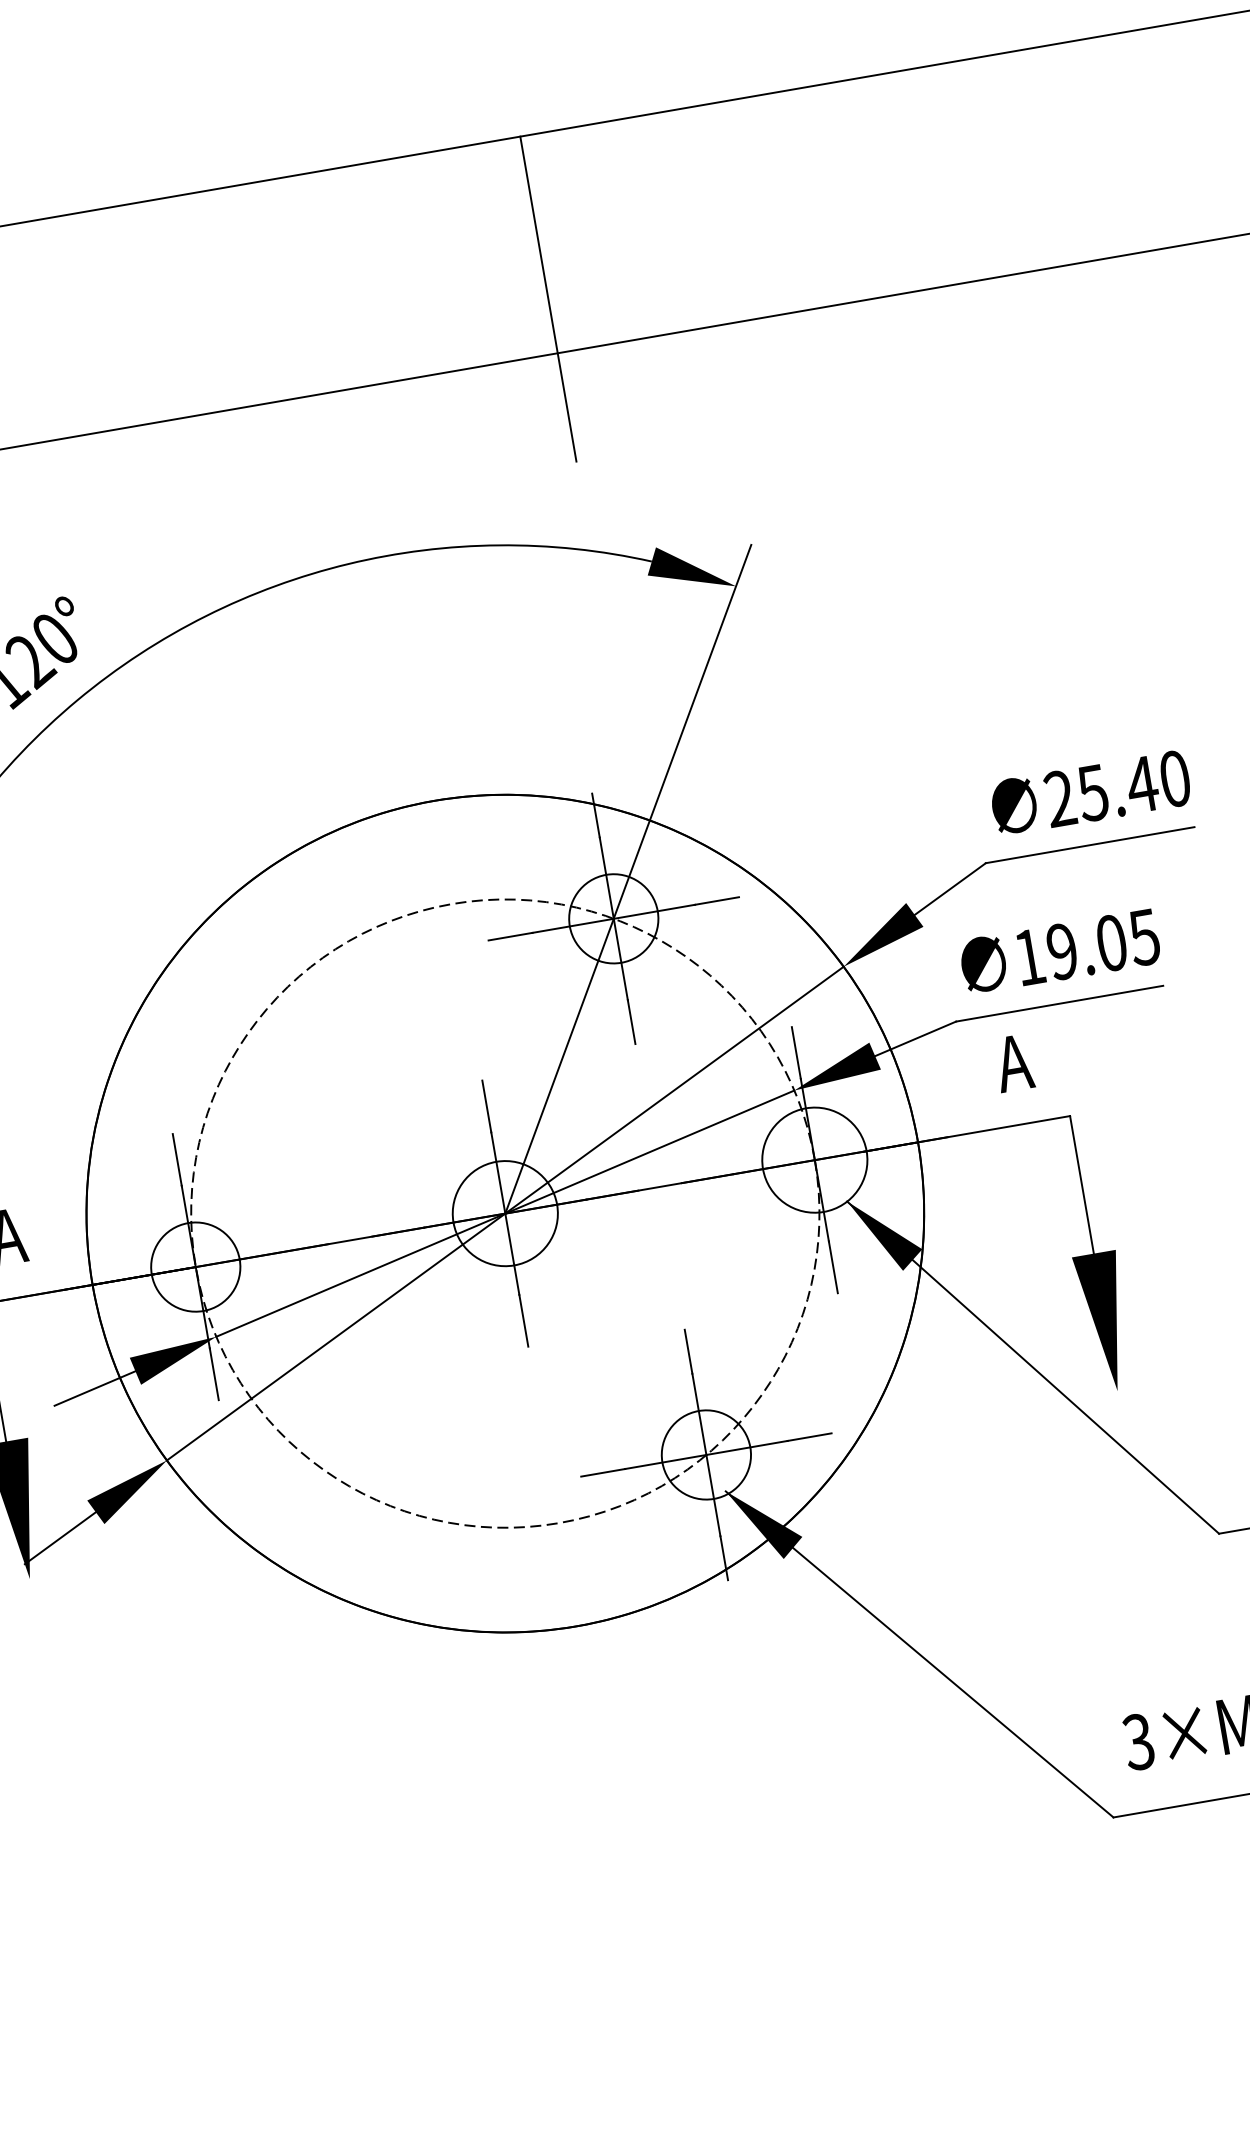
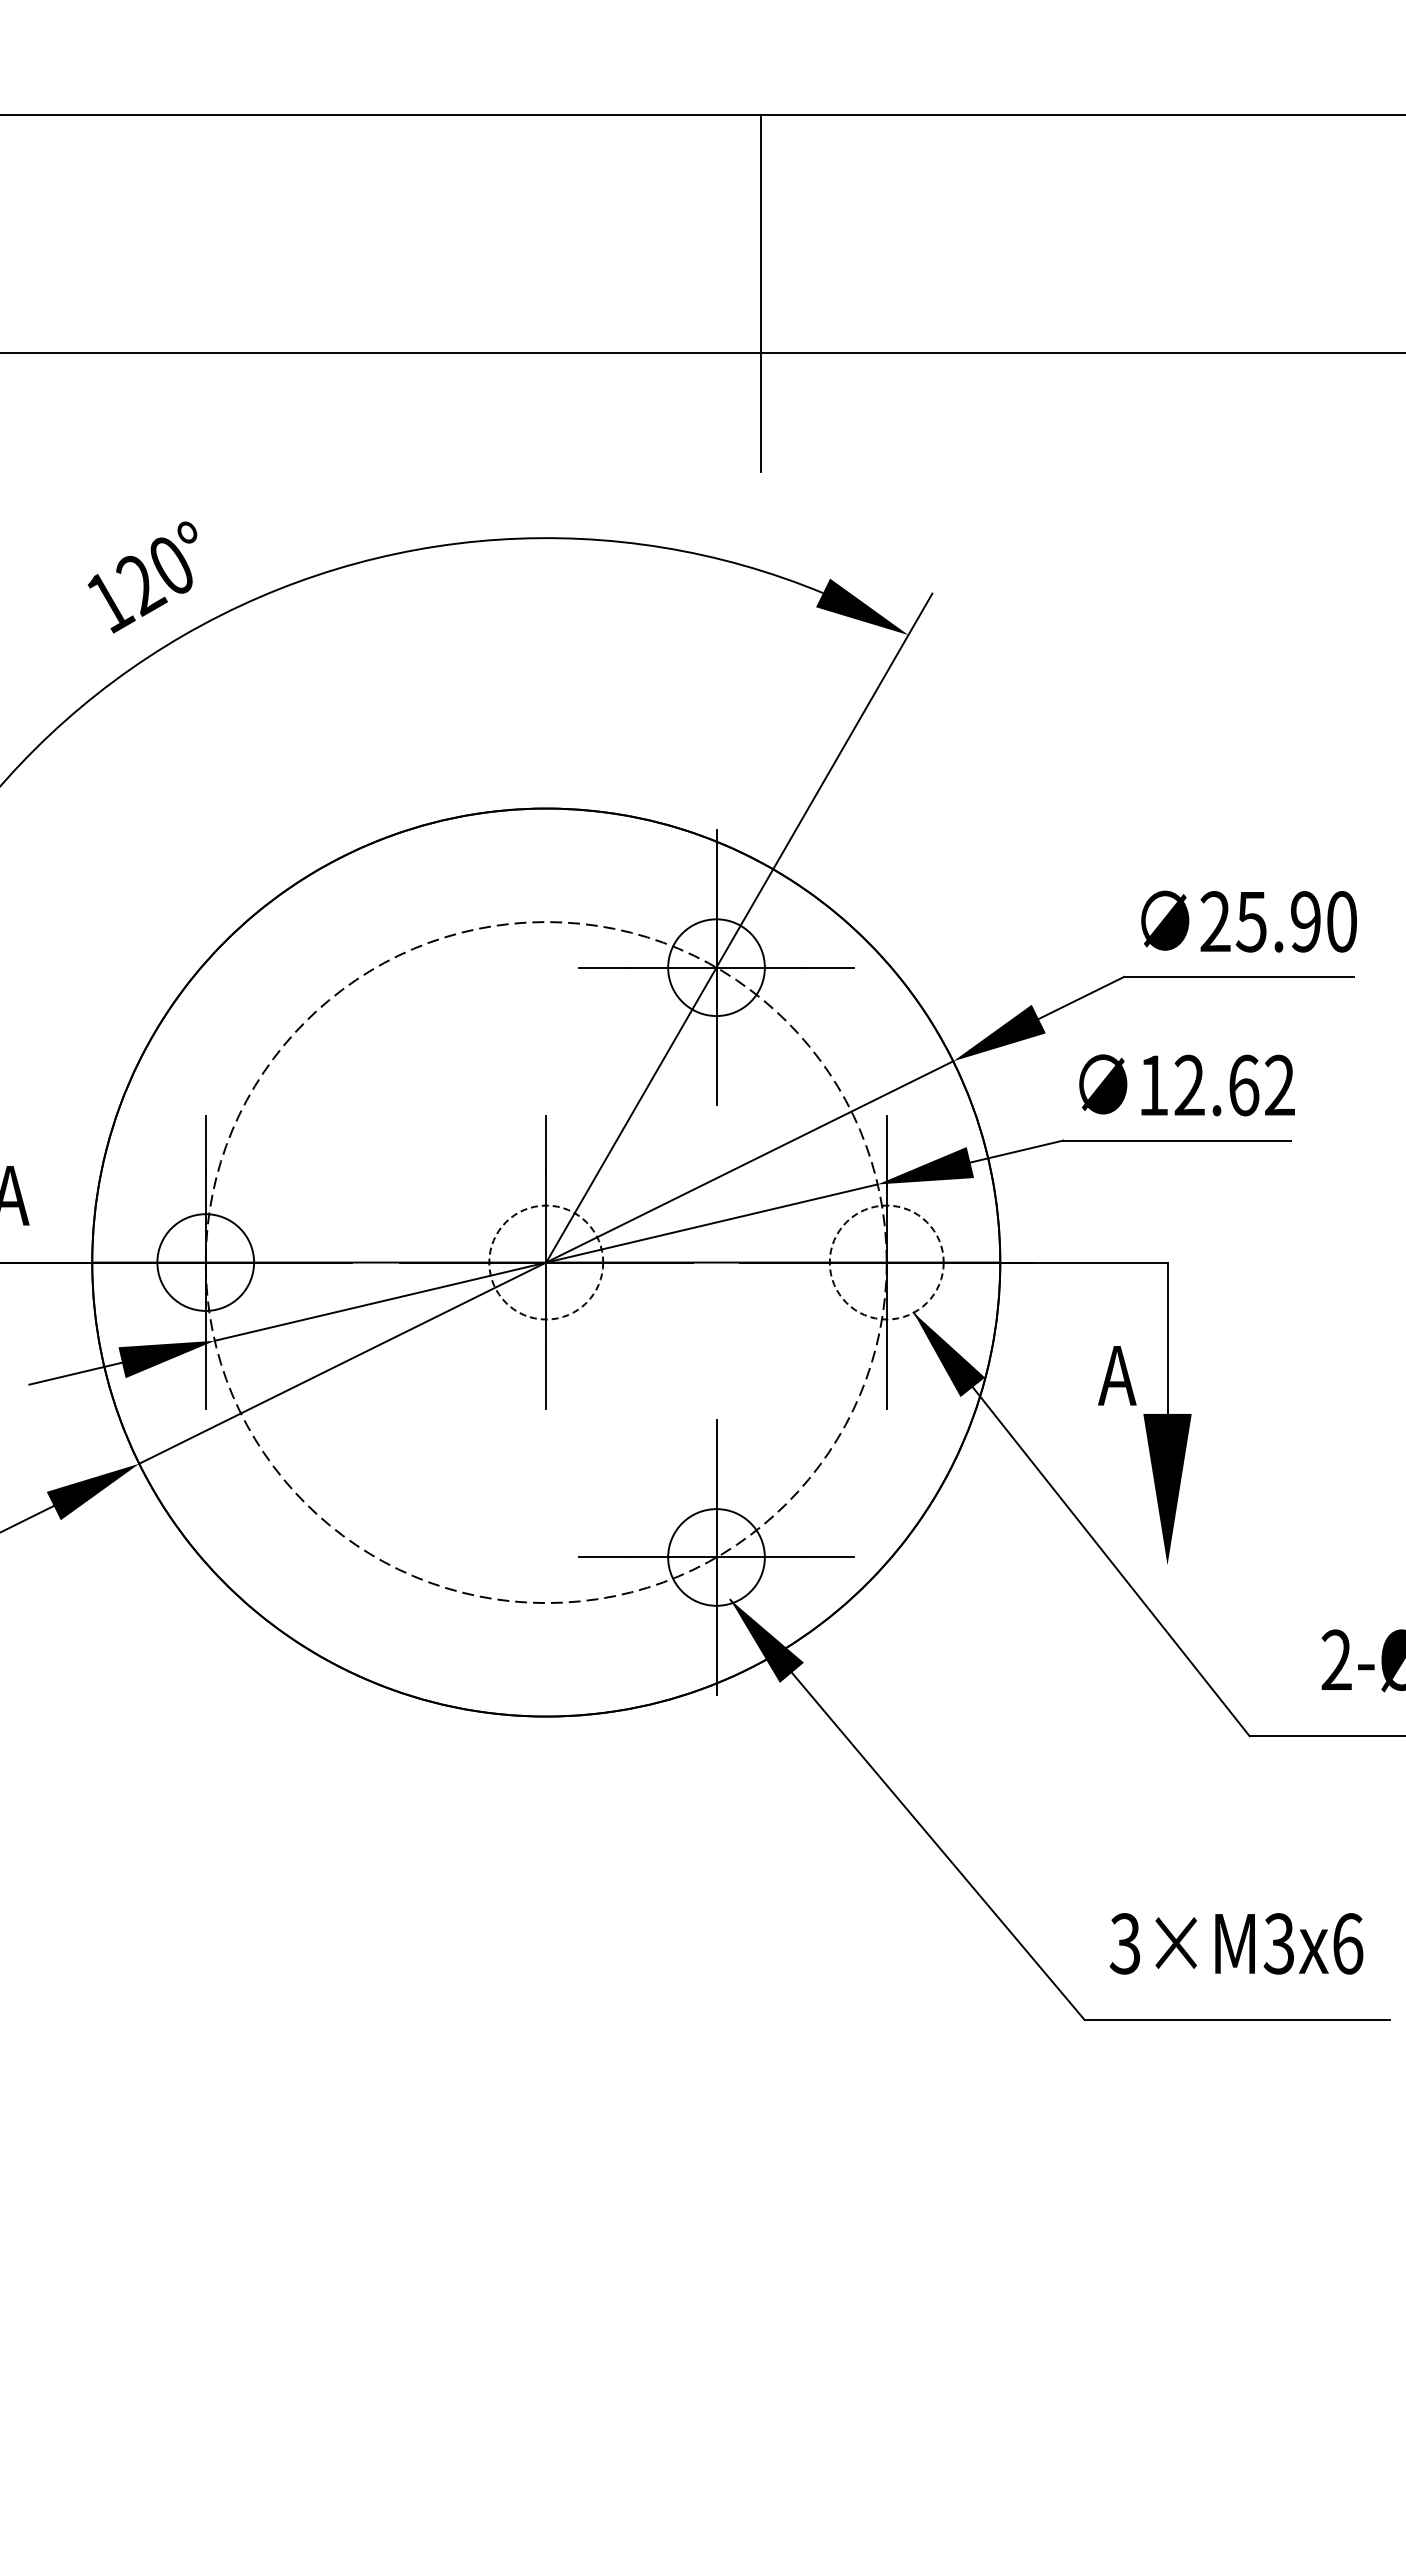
text: (1141, 784) -> (1305, 921), 25.40 -> 25.90
text: (1103, 944) -> (1234, 1085), 19.05 -> 12.62
text: (1014, 1062) -> (1117, 1375), moved
circle: (814, 1160) -> (886, 1262), solid -> dashed
circle: (505, 1213) -> (546, 1262), solid -> dashed

